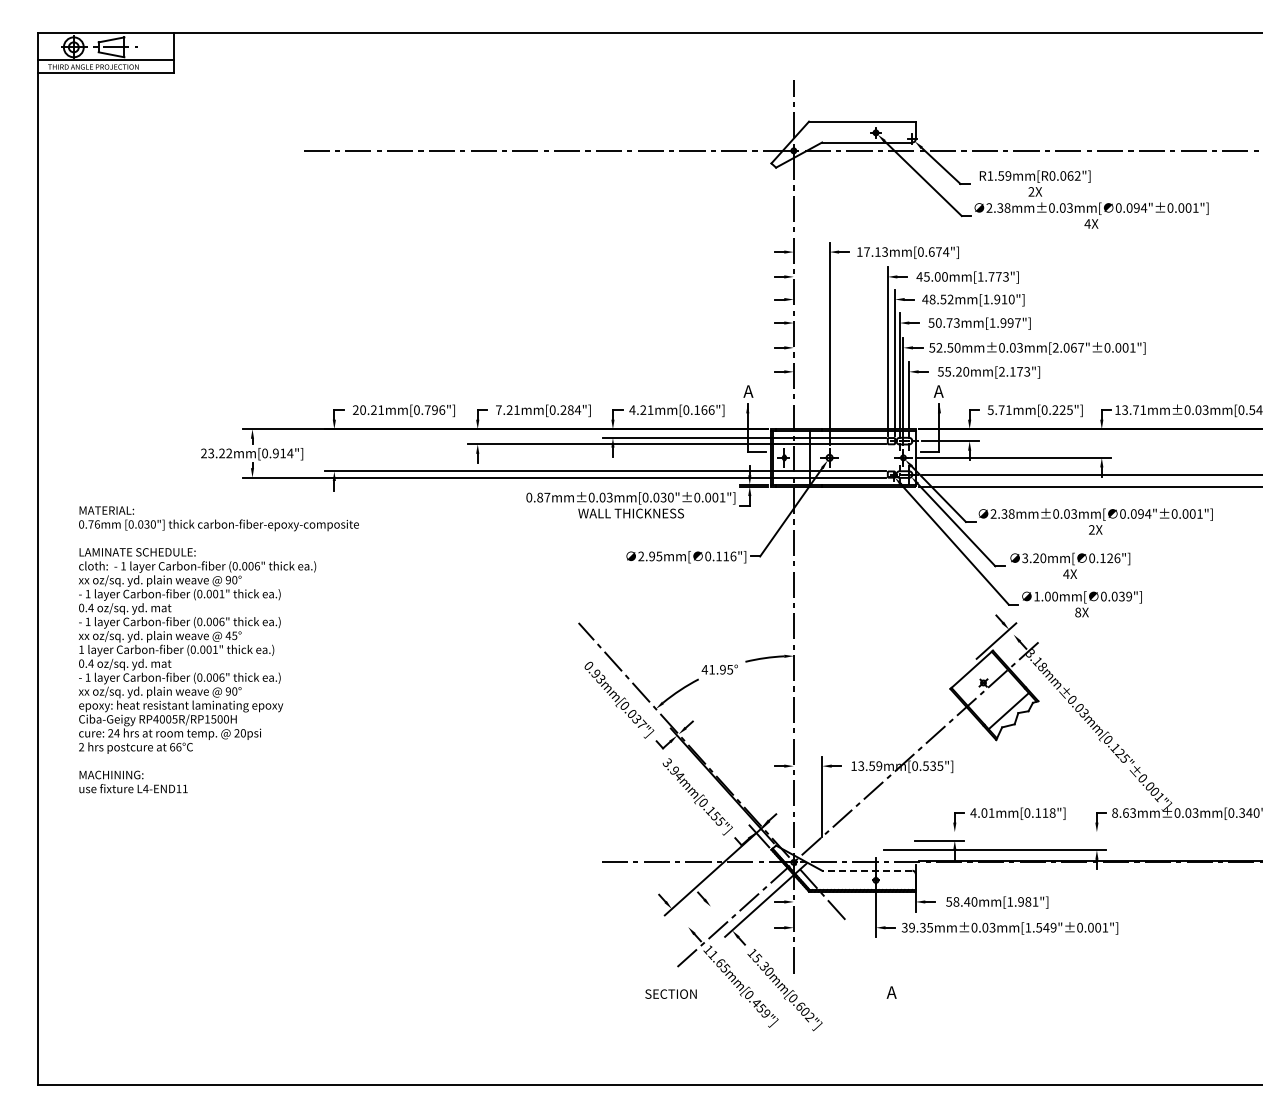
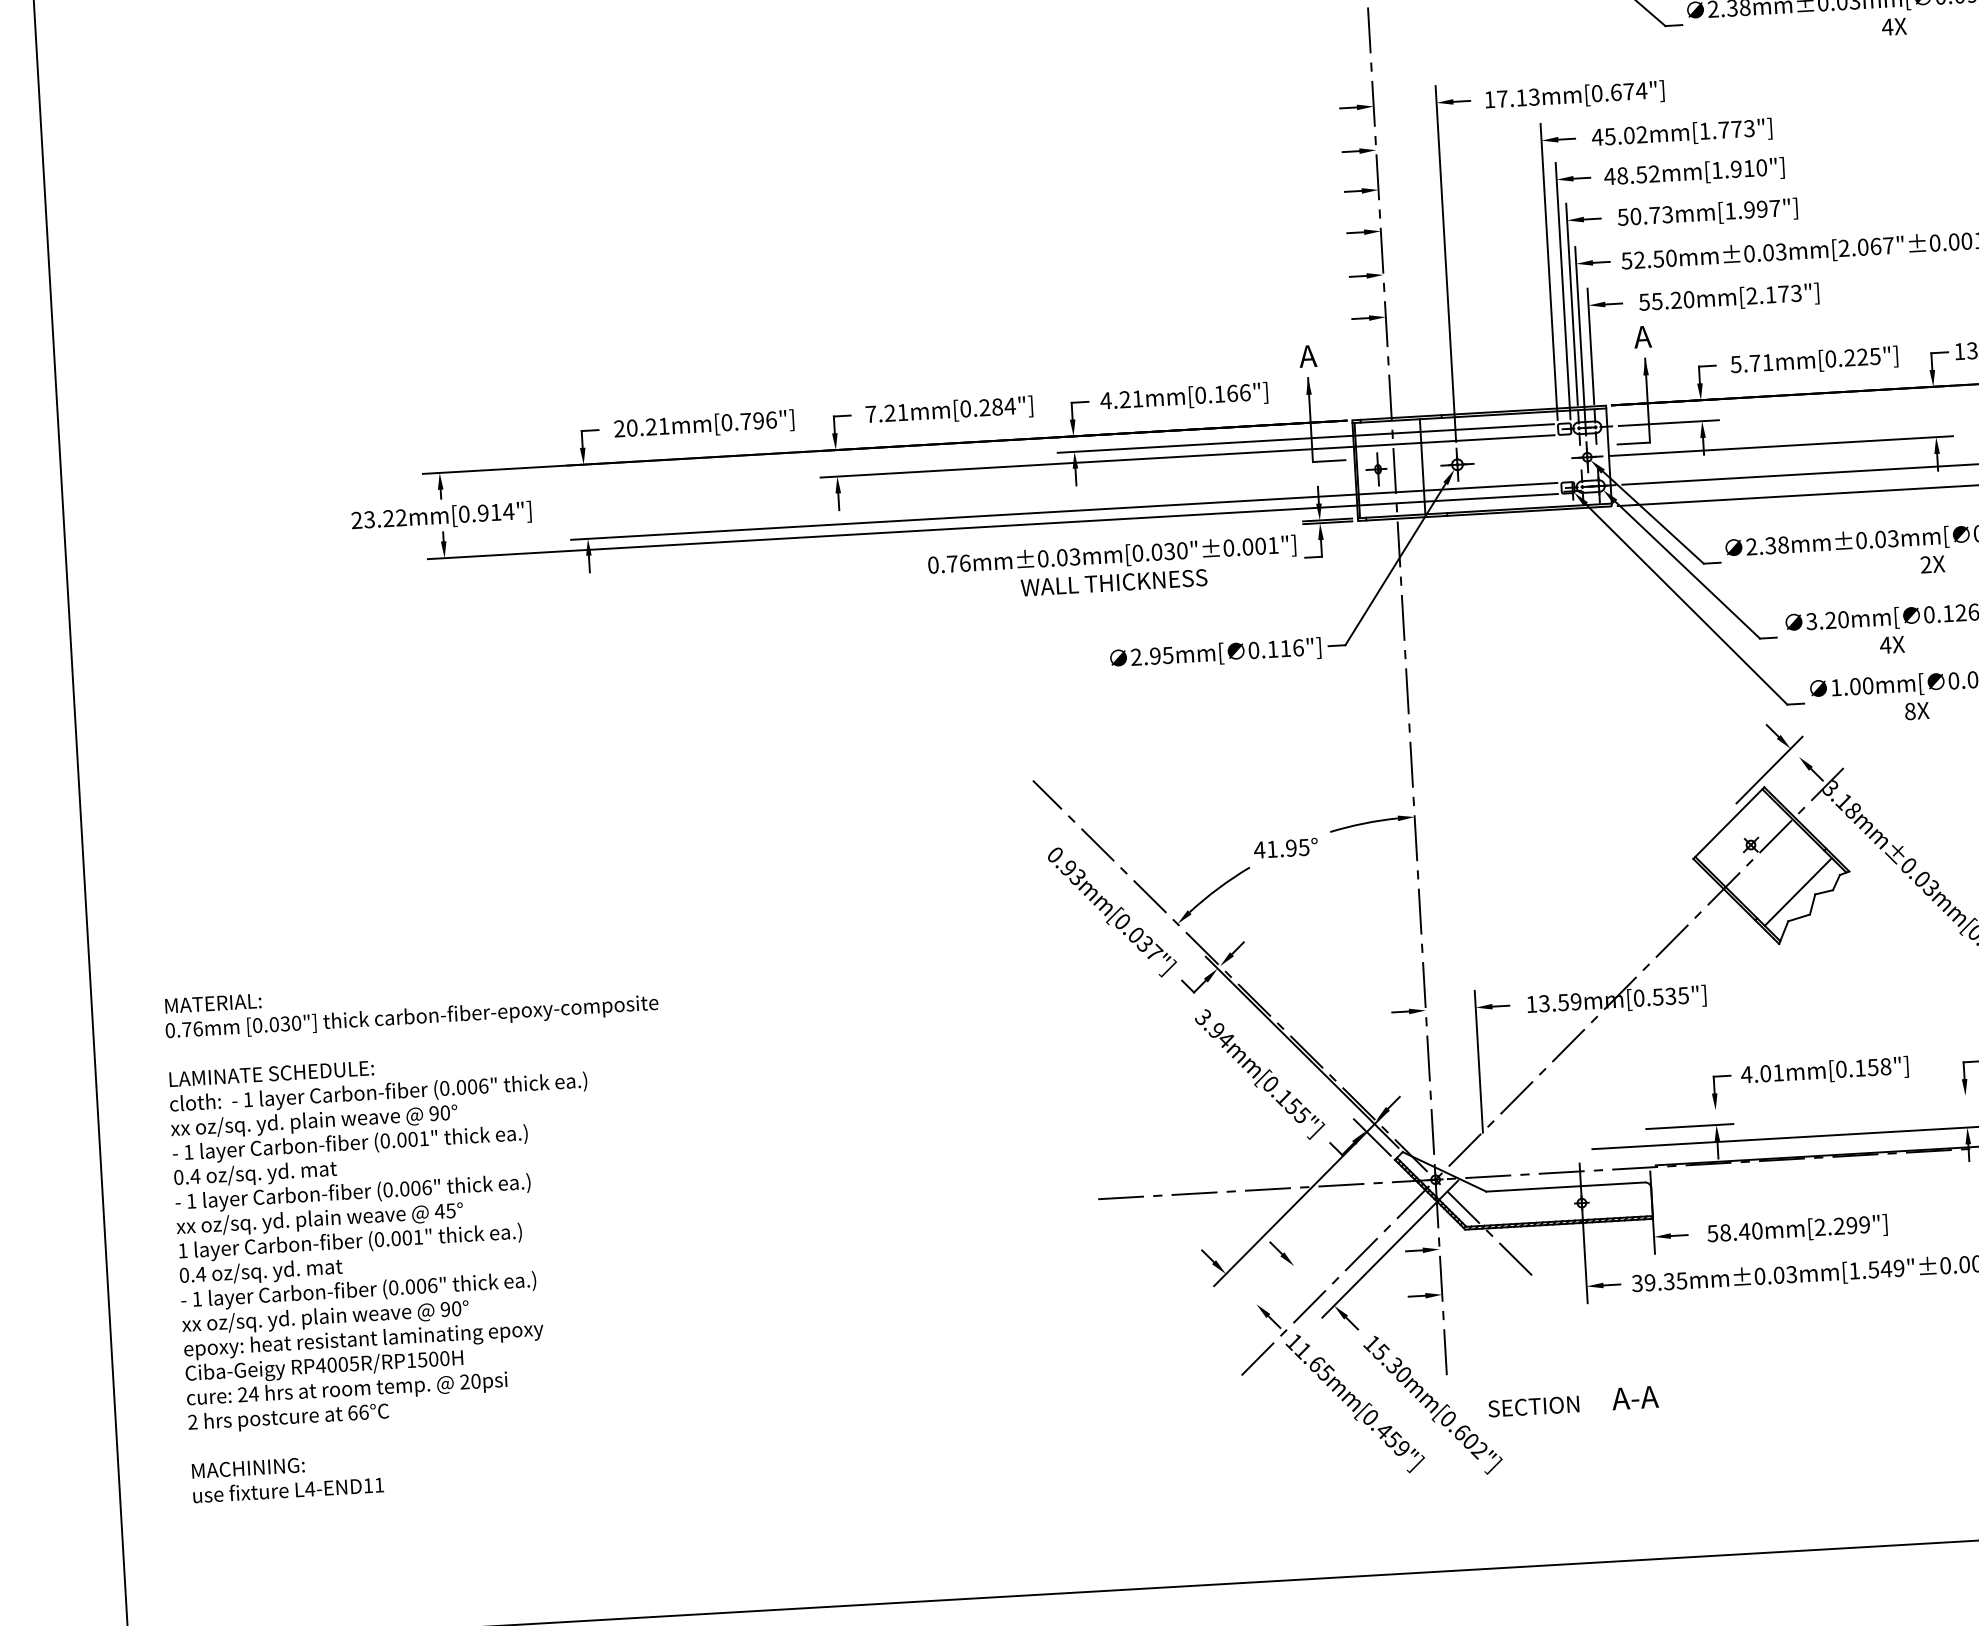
text: (944, 276) -> (1641, 134), 45.00mm[1.773"] -> 45.02mm[1.773"]
text: (543, 497) -> (958, 563), 0.87mm±0.03mm[0.030"±0.001"] -> 0.76mm±0.03mm[0.030"±0.001"]
text: (218, 649) -> (423, 1236), moved
text: (1045, 812) -> (1873, 1066), 4.01mm[0.118"] -> 4.01mm[0.158"]
line: (866, 870) -> (1564, 1186), dashed -> solid
text: (1022, 901) -> (1841, 1225), 58.40mm[1.981"] -> 58.40mm[2.299"]
text: (904, 992) -> (1643, 1397), A -> A-A
text: (670, 993) -> (1532, 1405), moved

